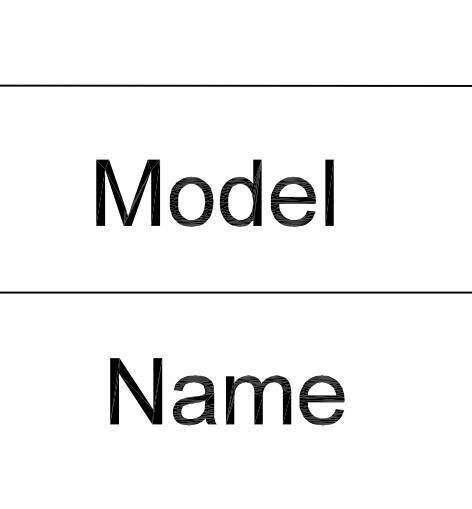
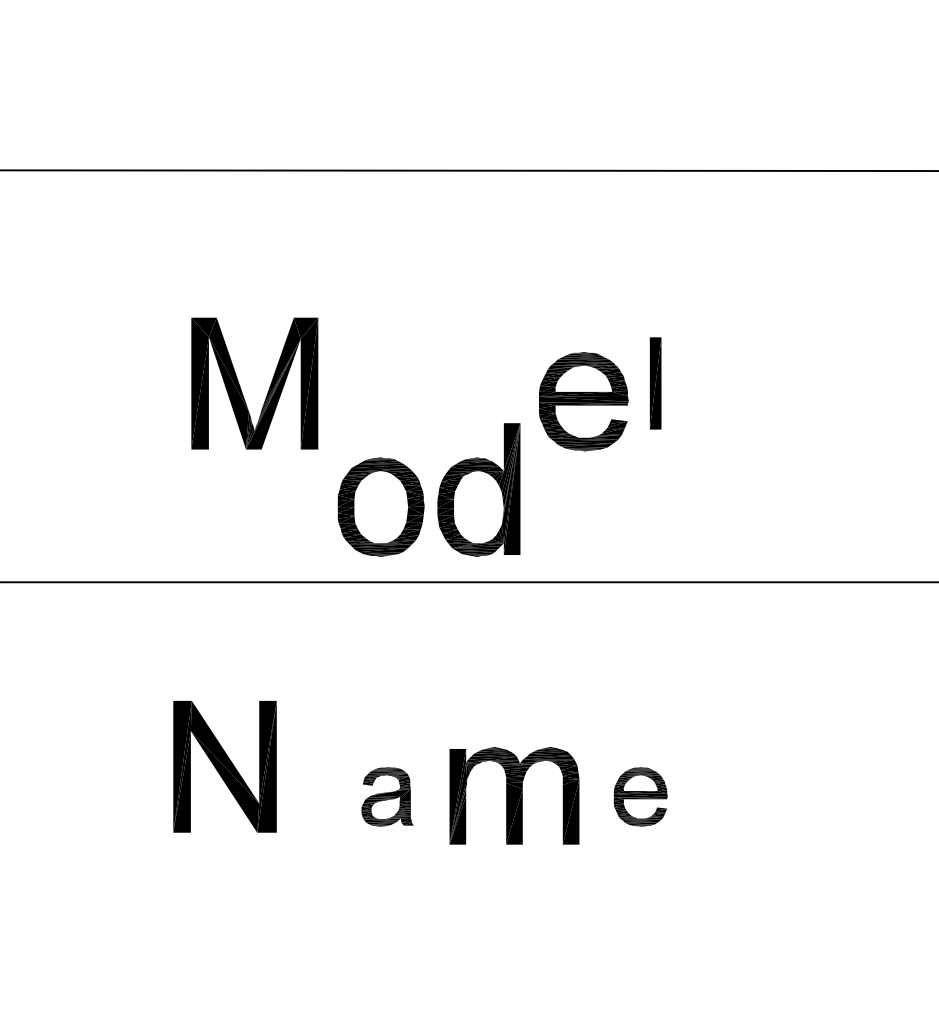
part: (215, 192) -> (428, 488), moved
part: (329, 192) -> (655, 383), size x0.7
part: (136, 391) -> (225, 767), moved
part: (194, 400) -> (386, 797), size x0.6
part: (321, 400) -> (639, 797), size x0.6

